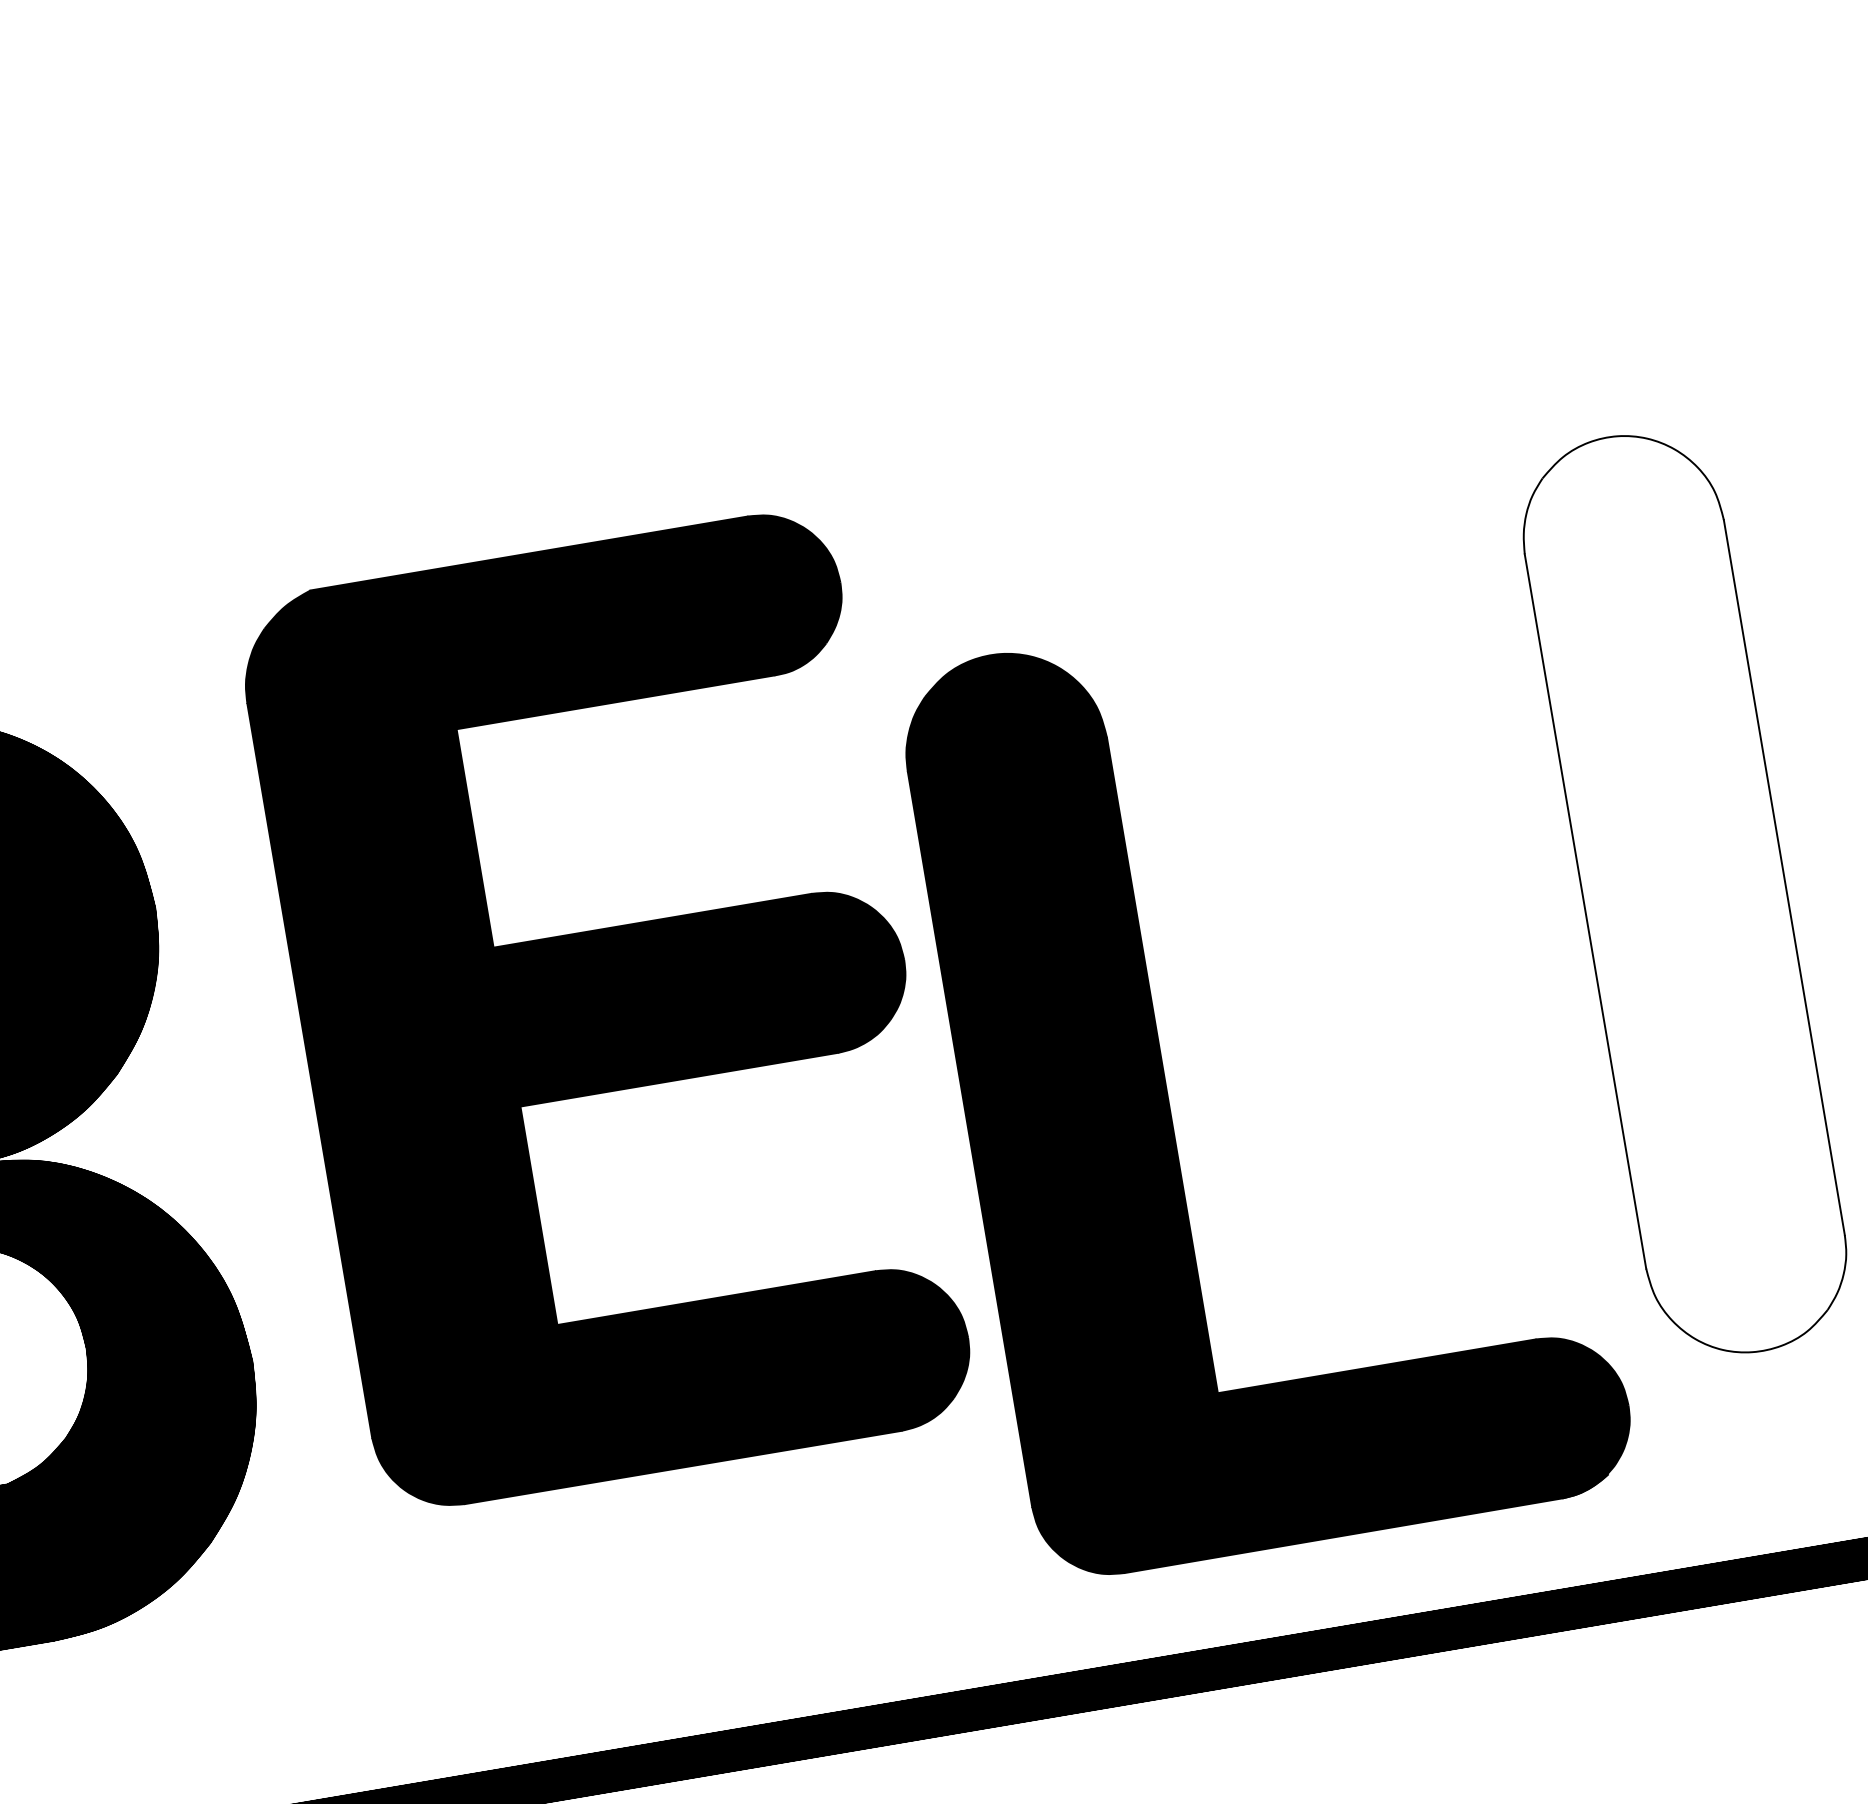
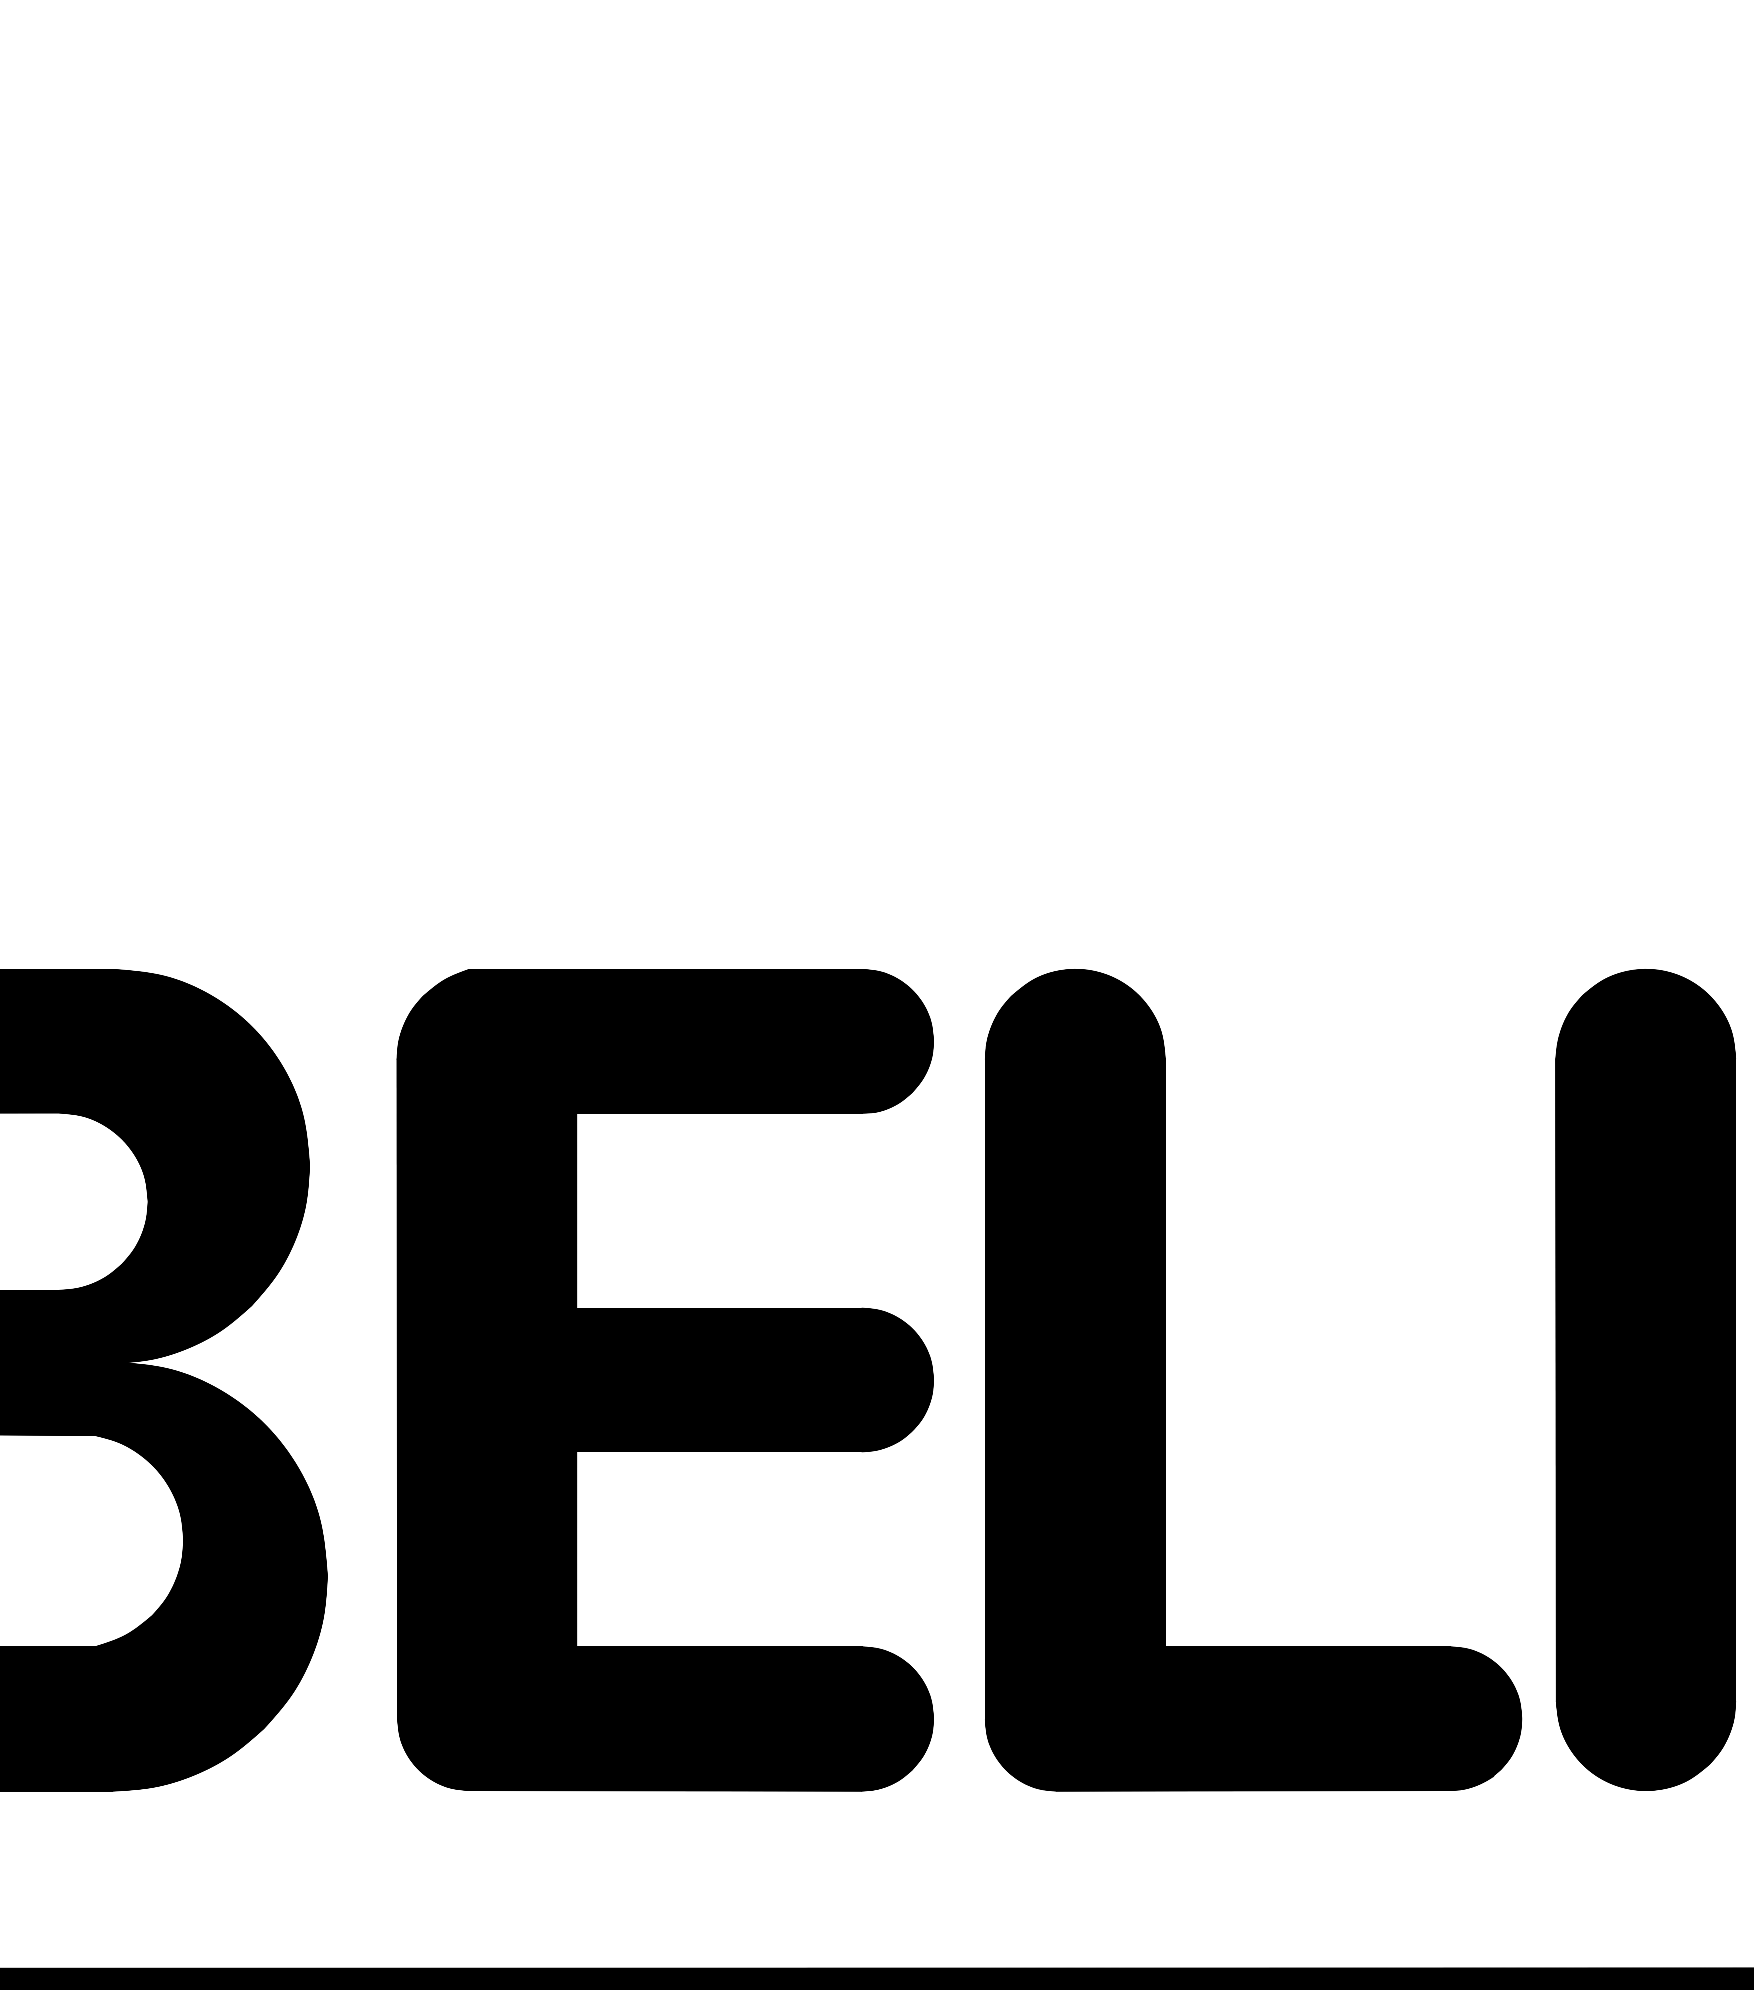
hatch: (1684, 894) -> (1645, 1380), added
part: (605, 1011) -> (664, 1380), moved
part: (1168, 1095) -> (1165, 1380), moved

